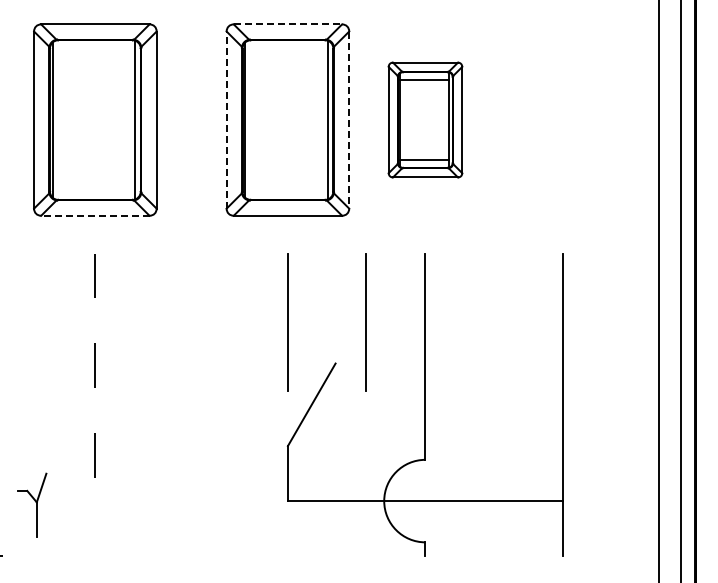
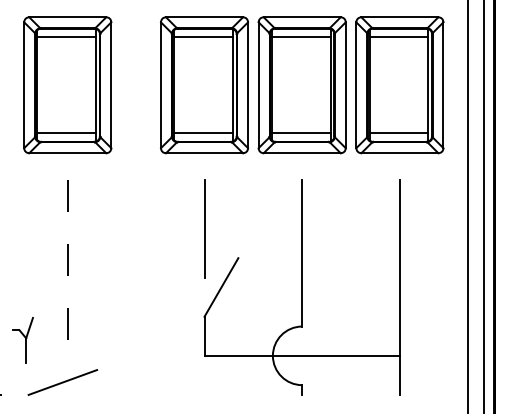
line: (288, 24) -> (204, 17), dashed -> solid
line: (93, 52) -> (66, 37), added
line: (286, 52) -> (203, 37), added
part: (425, 119) -> (302, 84), size x1.67
part: (562, 119) -> (399, 84), added
line: (226, 120) -> (160, 85), dashed -> solid
line: (349, 120) -> (248, 85), dashed -> solid
line: (93, 187) -> (66, 133), added
line: (286, 187) -> (203, 133), added
line: (94, 215) -> (67, 153), dashed -> solid
line: (365, 322) -> (259, 229), removed
part: (32, 504) -> (23, 339), moved
line: (88, 538) -> (62, 382), added

